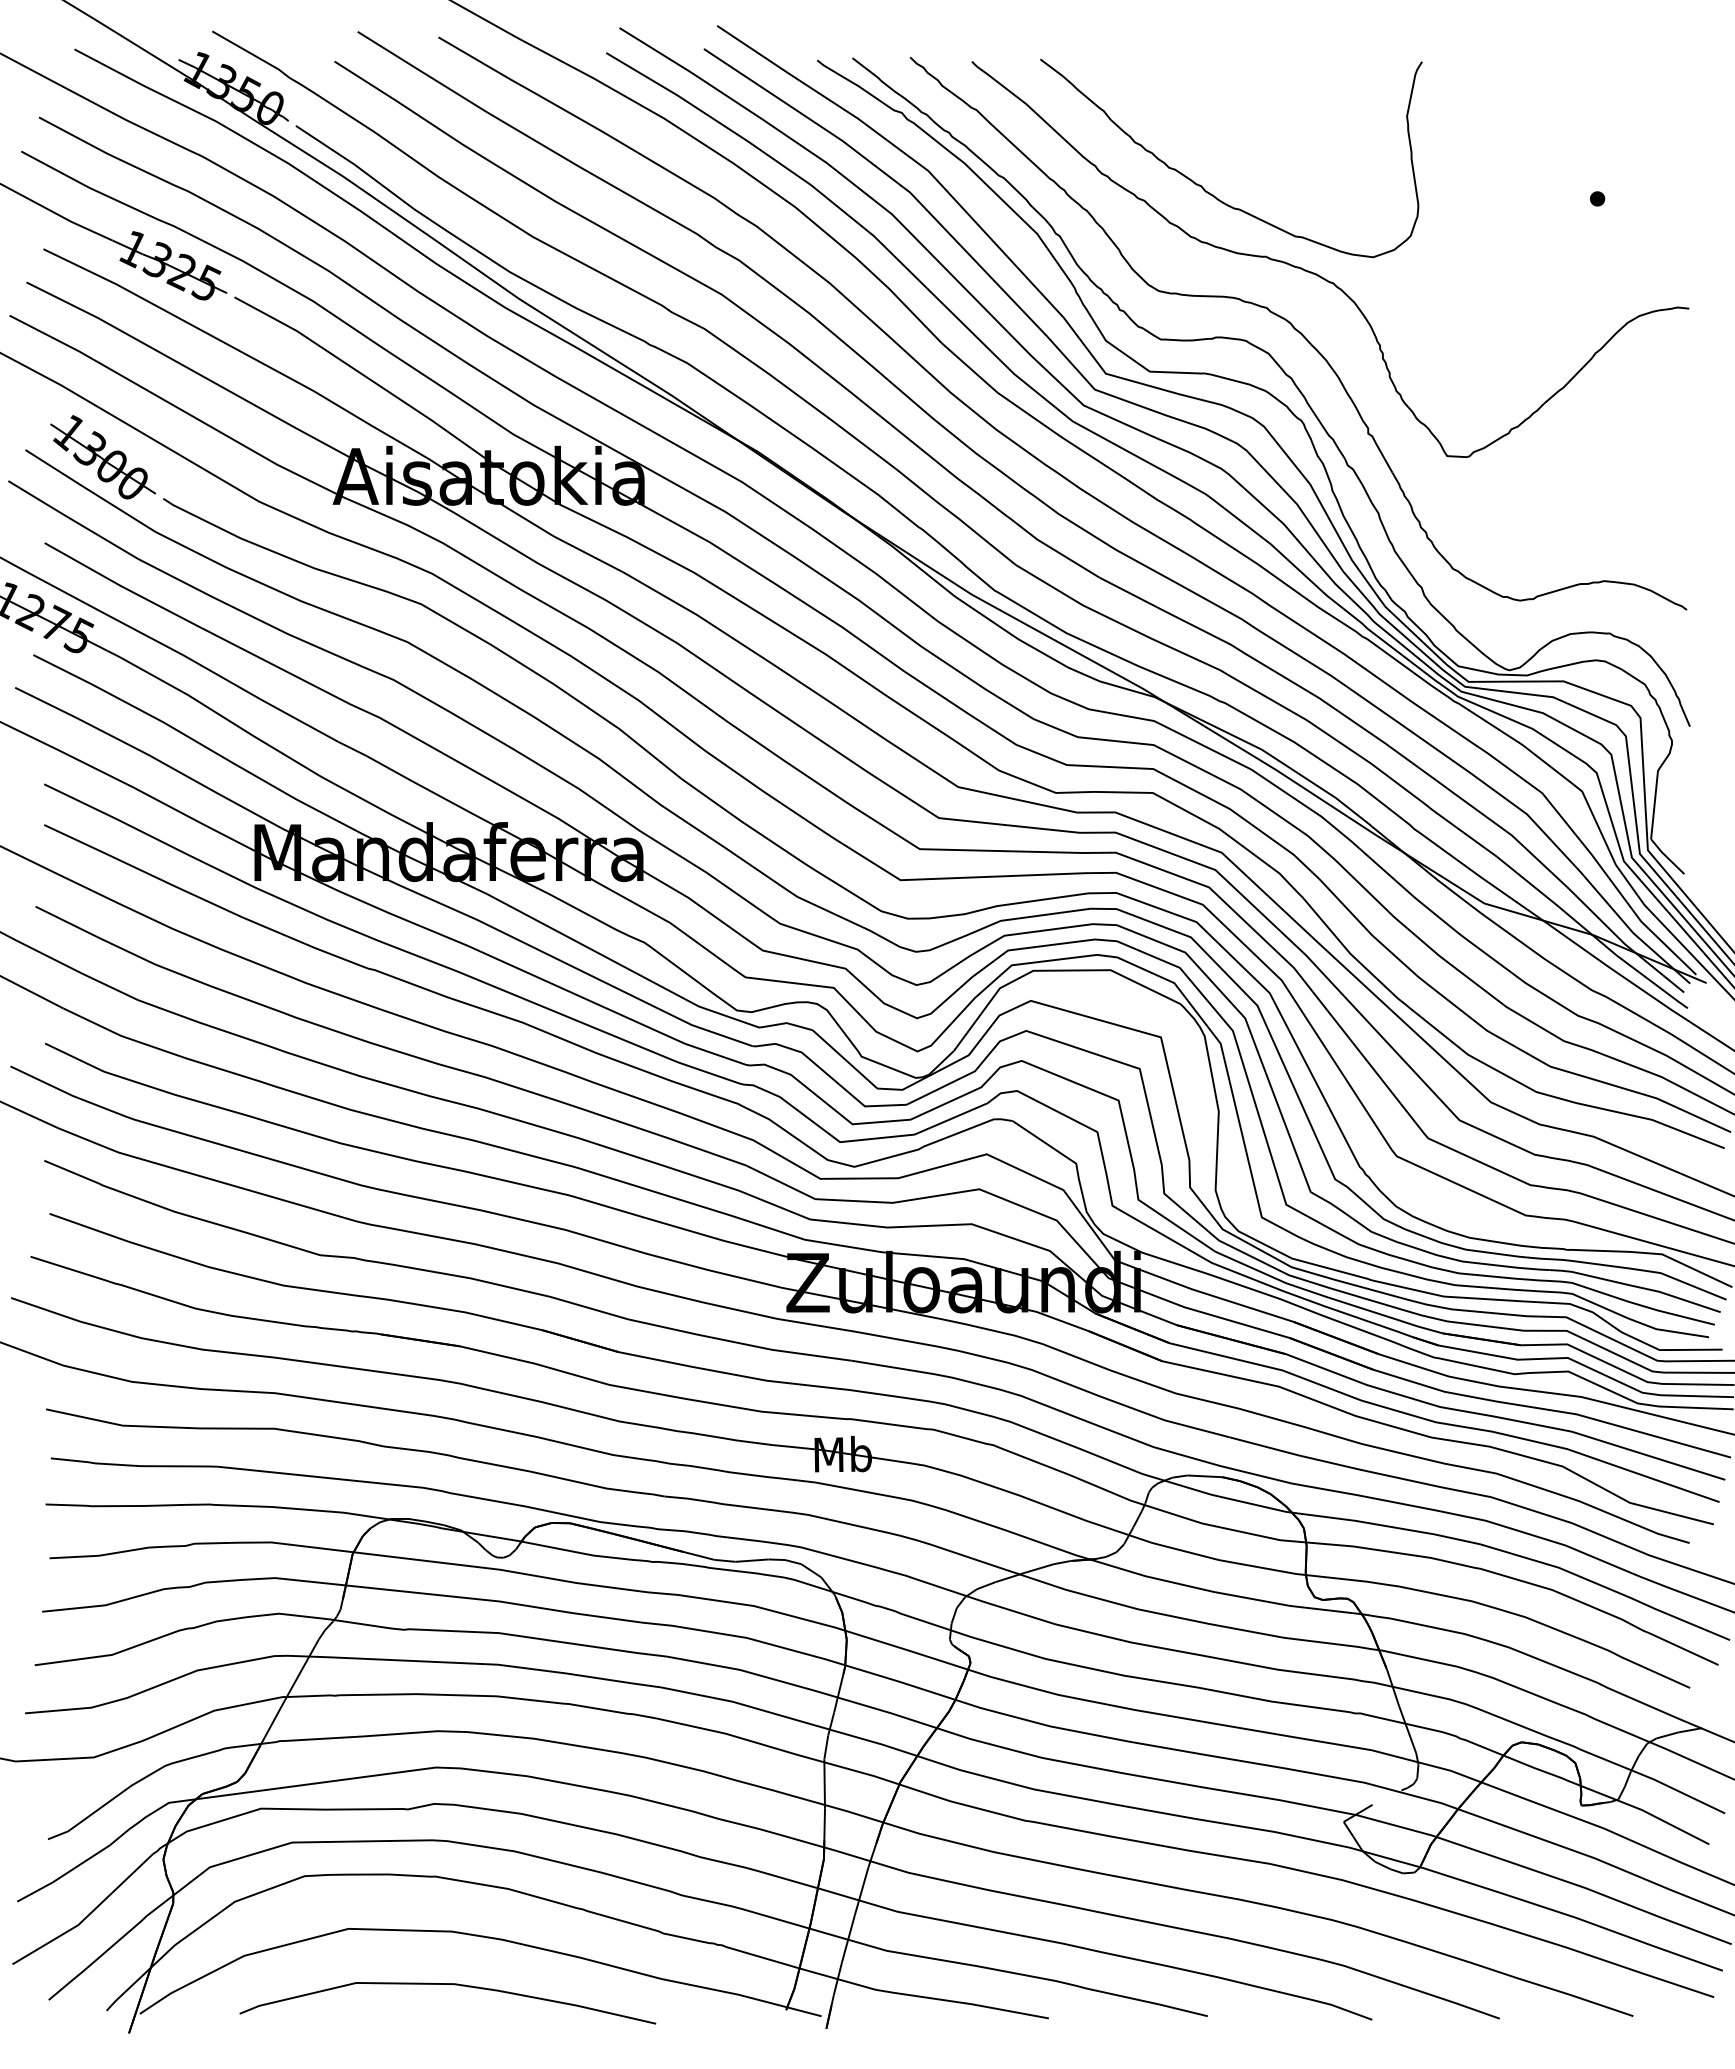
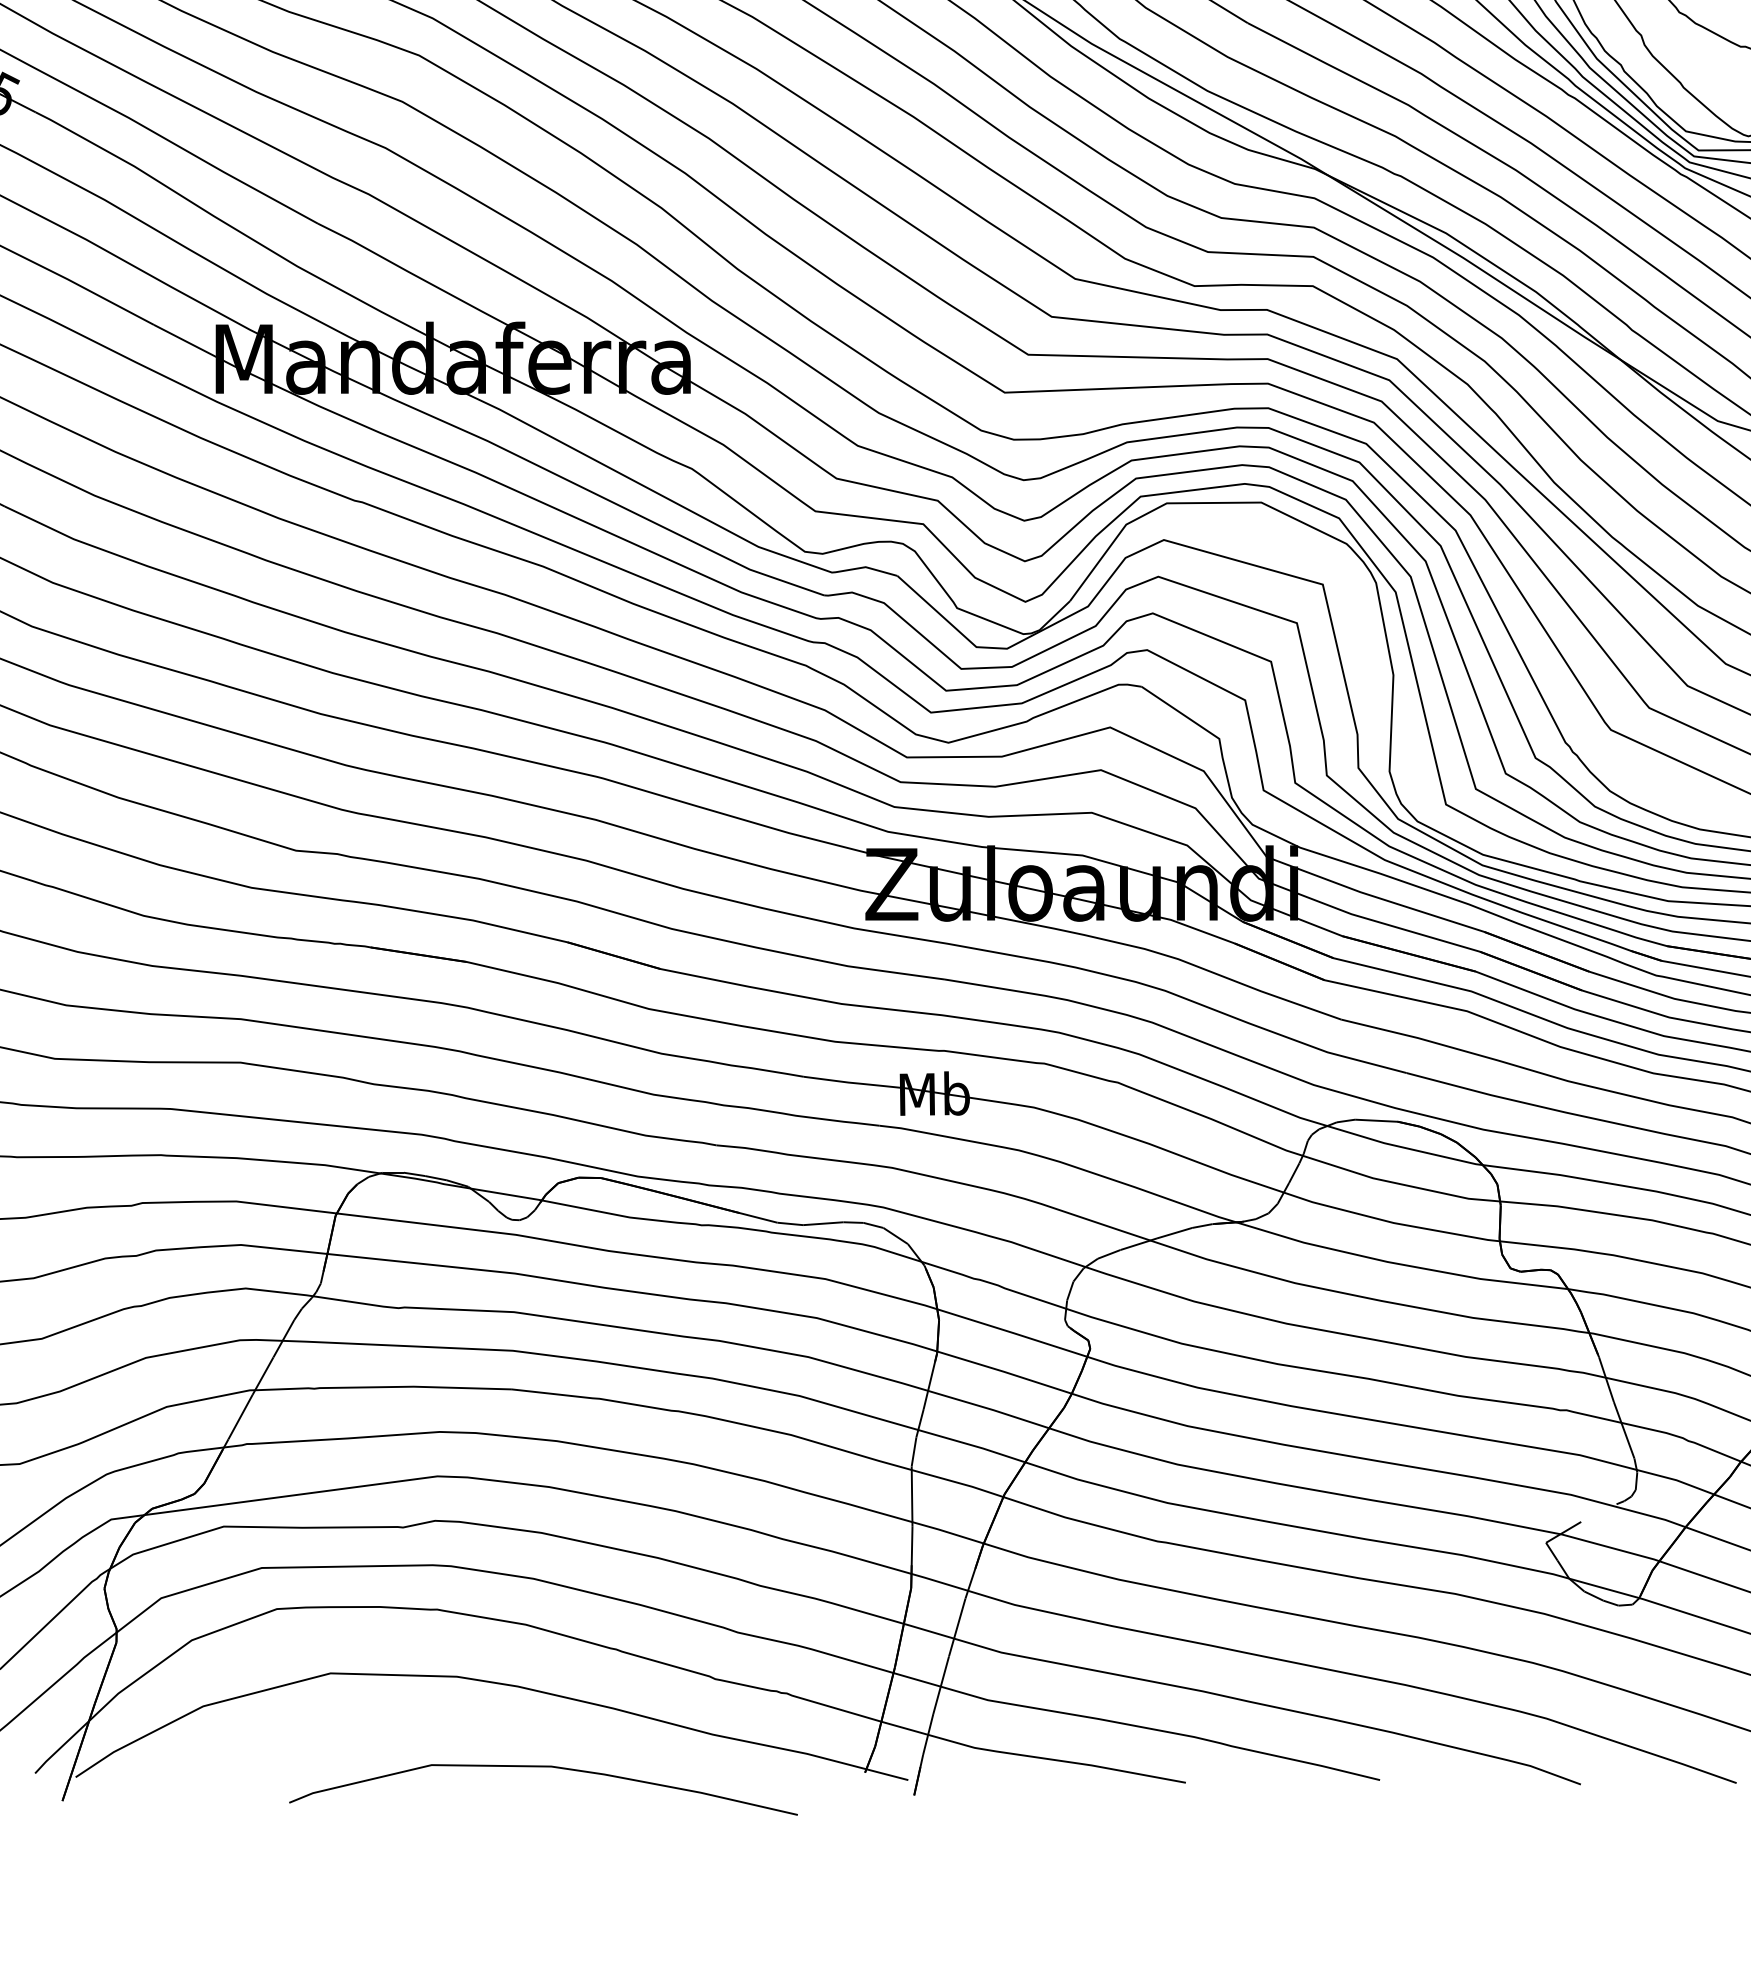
curve: (447, 1984) -> (543, 1766), moved

